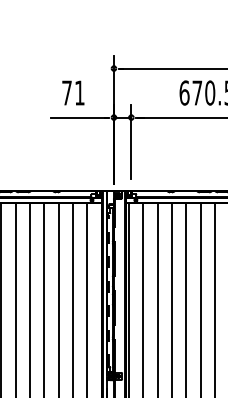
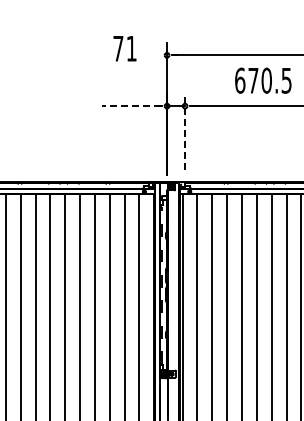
text: (72, 92) -> (124, 48), moved
line: (79, 117) -> (131, 106), solid -> dashed
line: (131, 142) -> (185, 131), solid -> dashed

